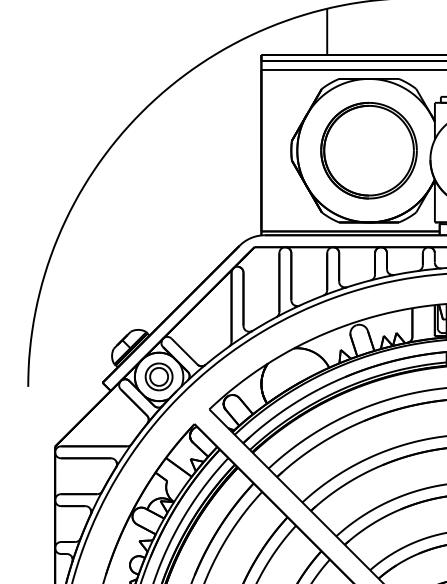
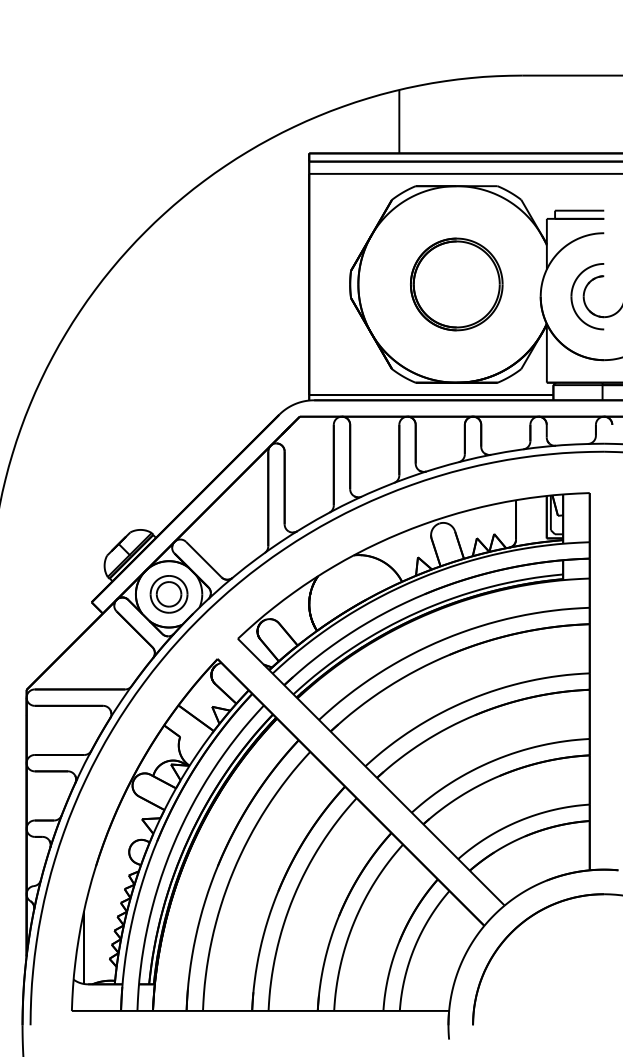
part: (368, 150) -> (456, 284), size x0.7

